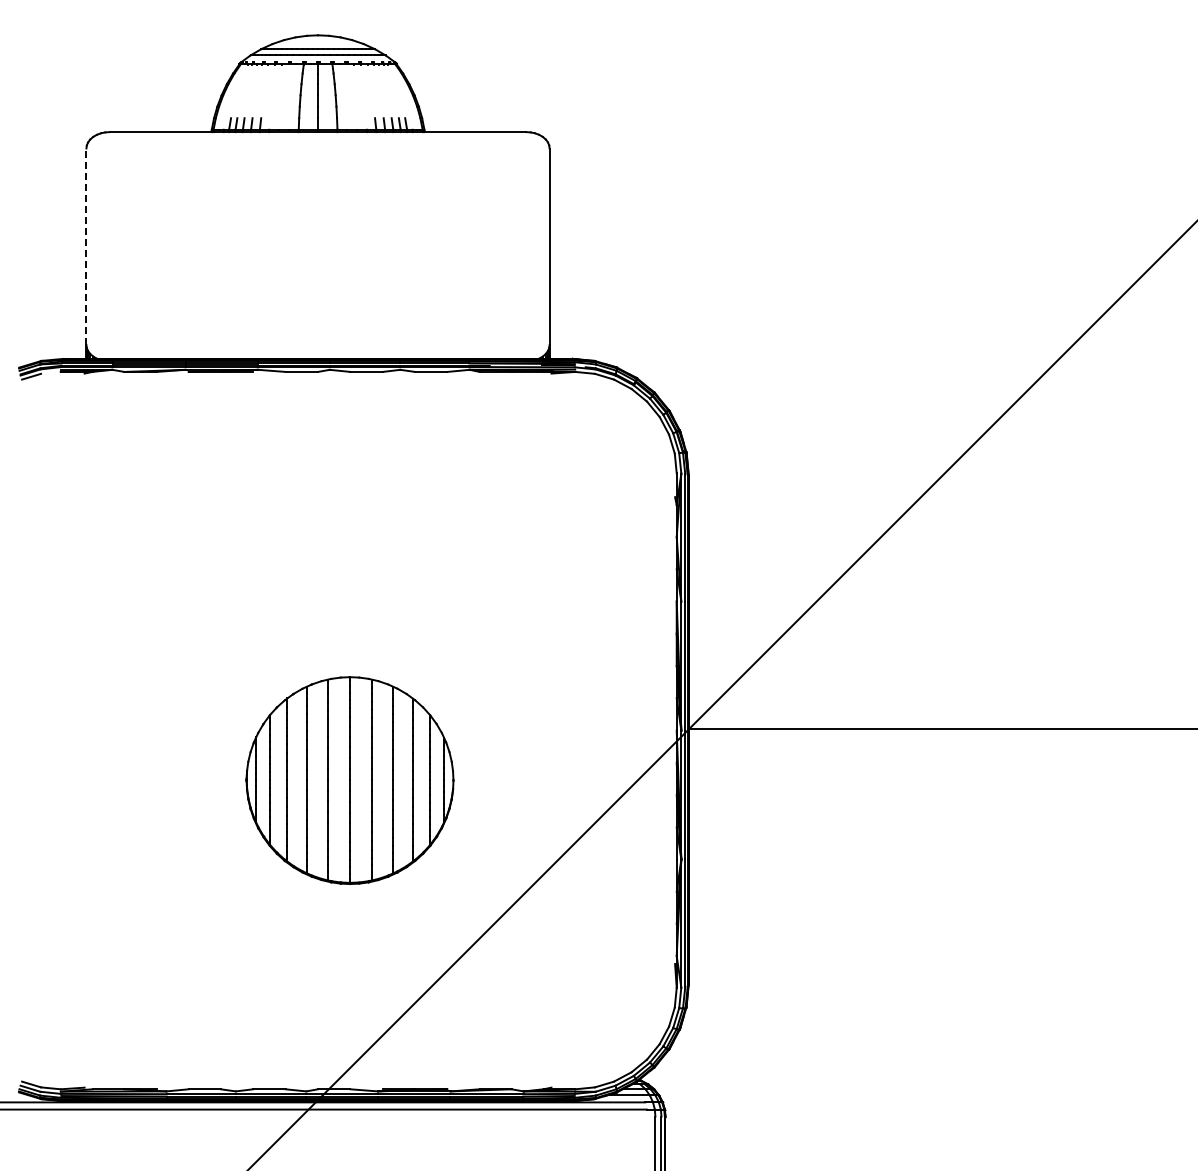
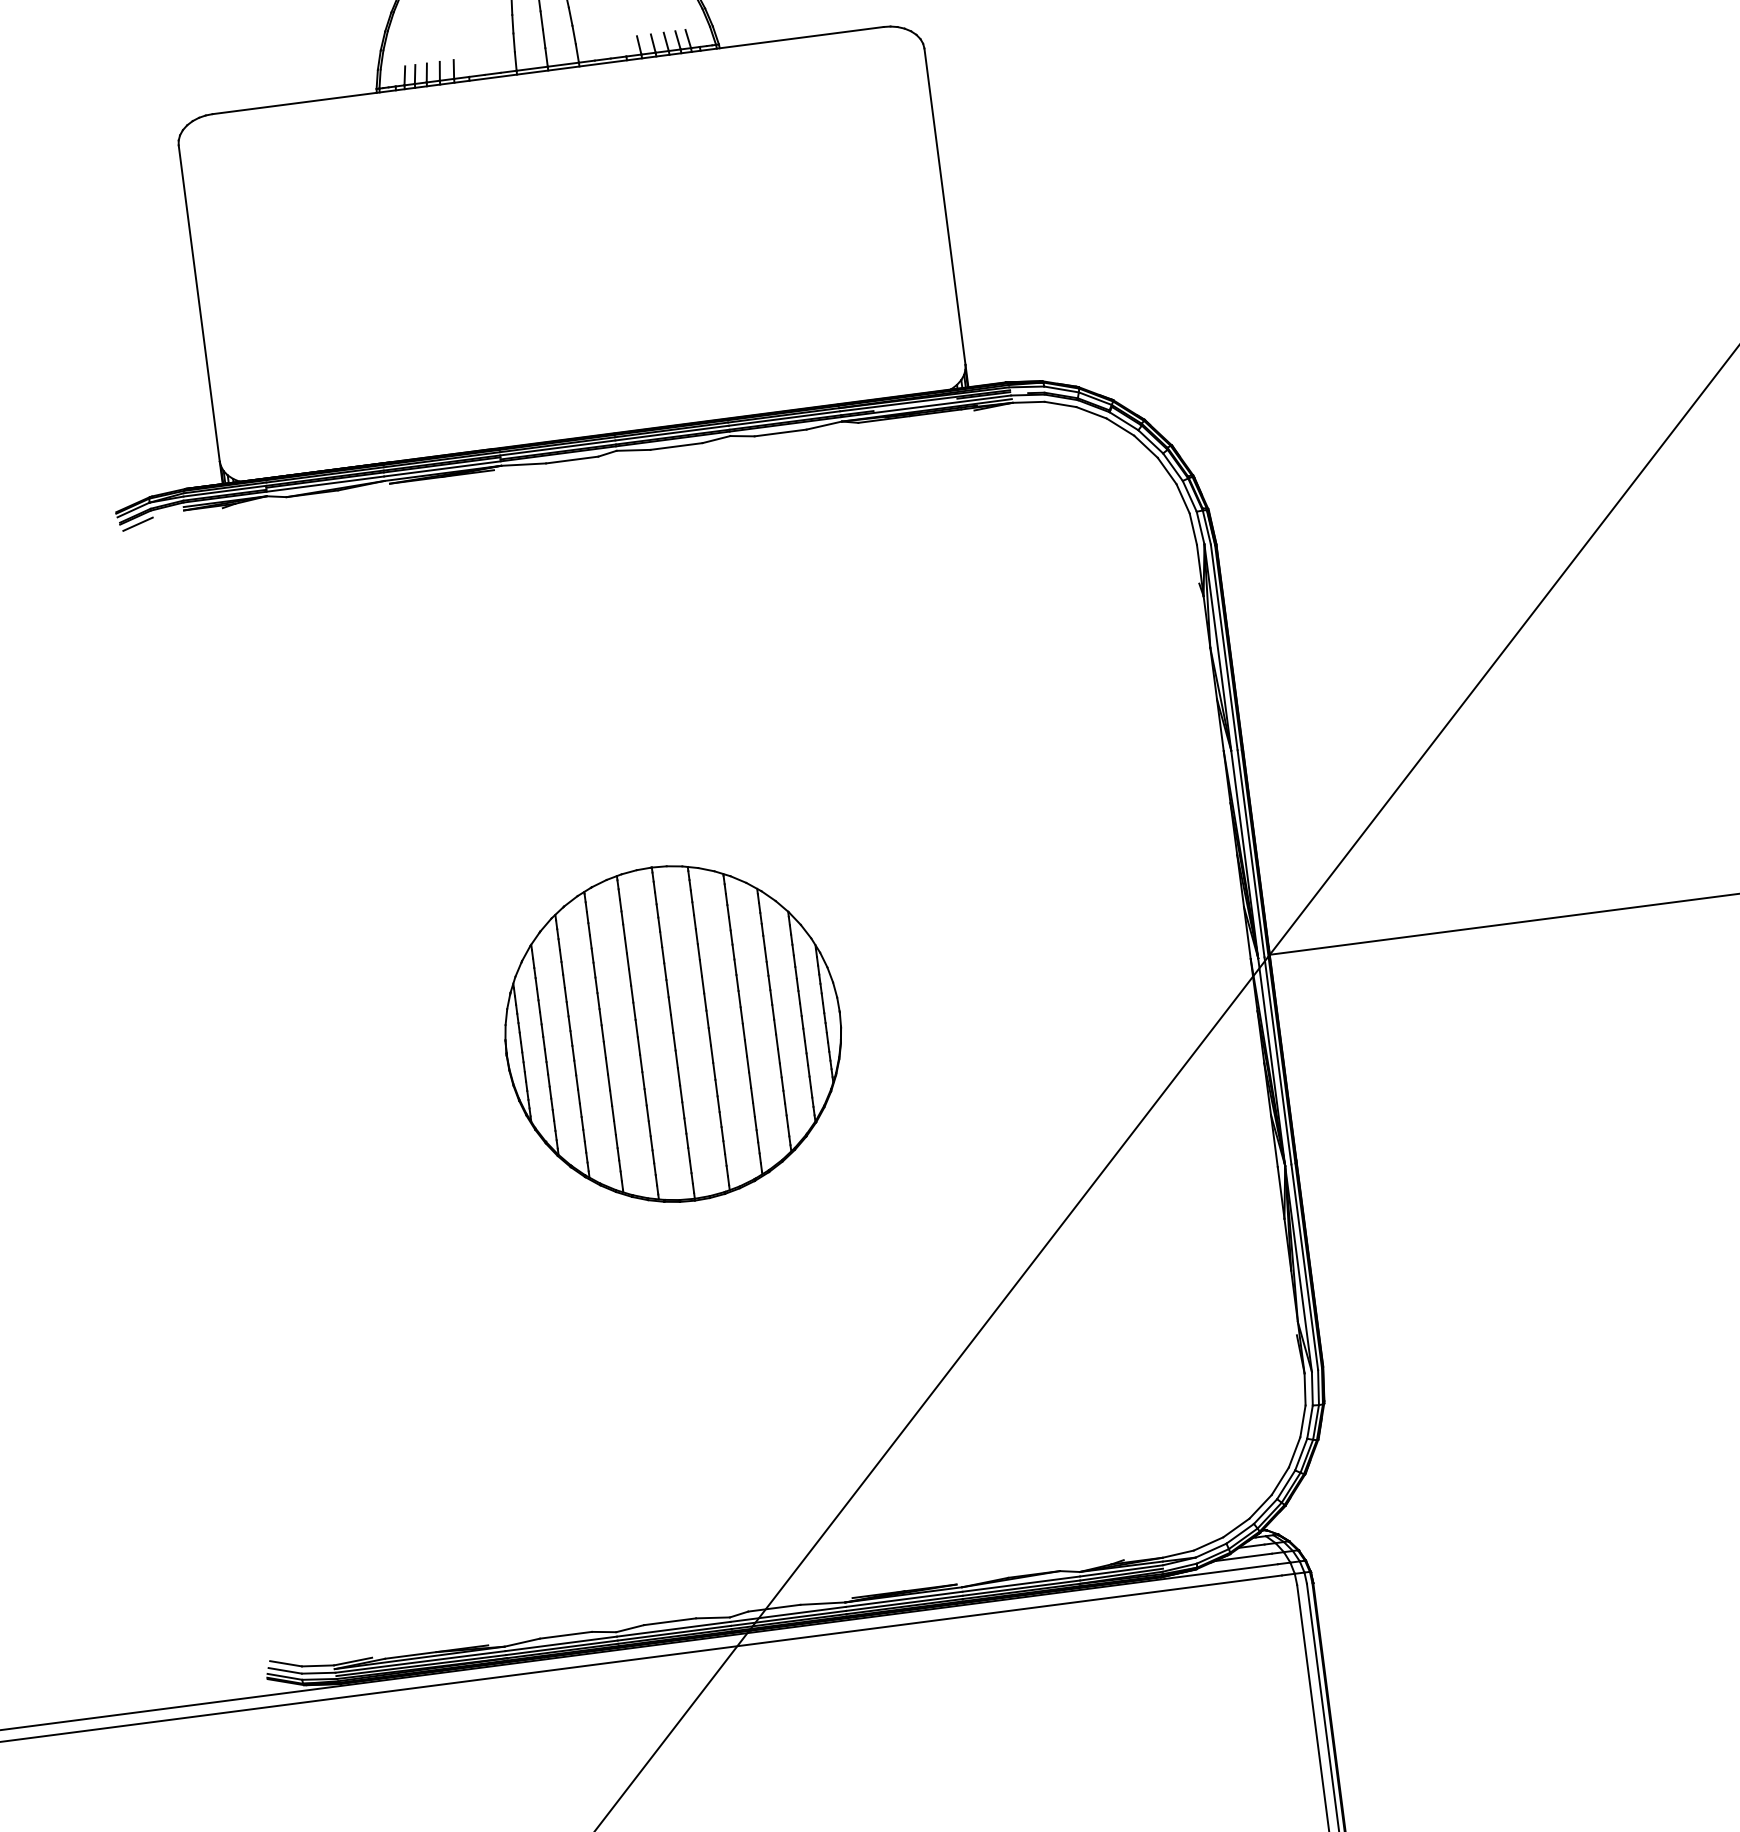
line: (86, 246) -> (199, 303), dashed -> solid
part: (349, 780) -> (672, 1034), moved

